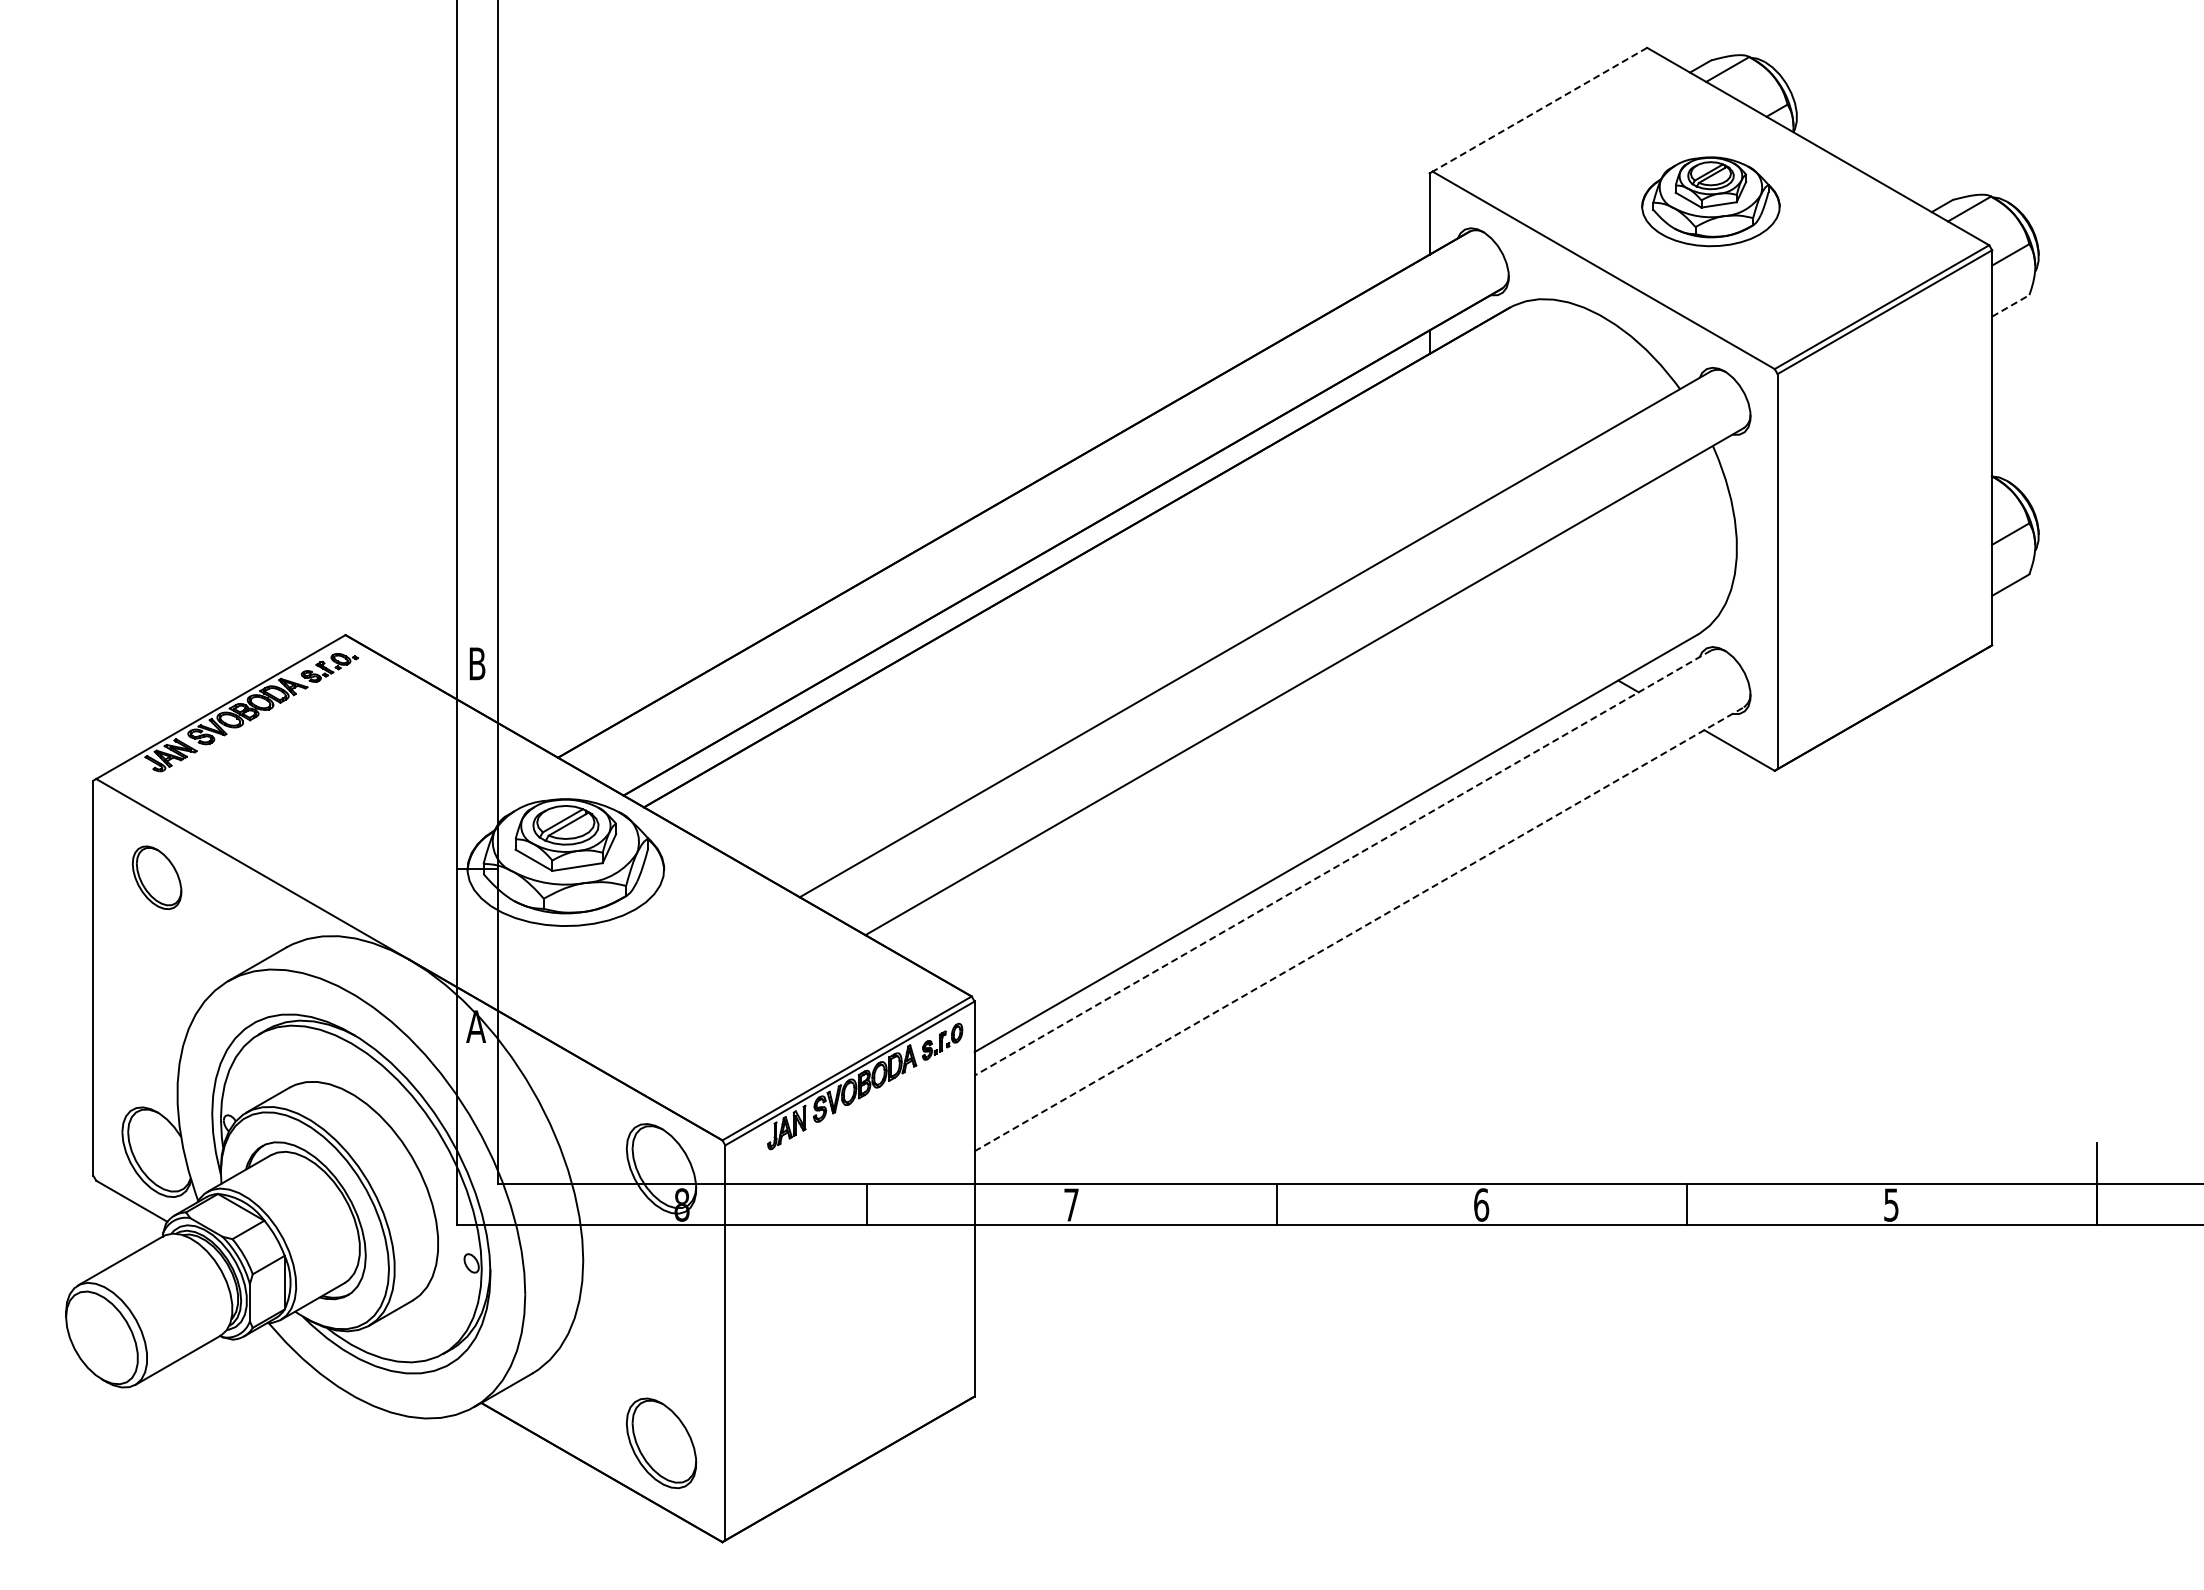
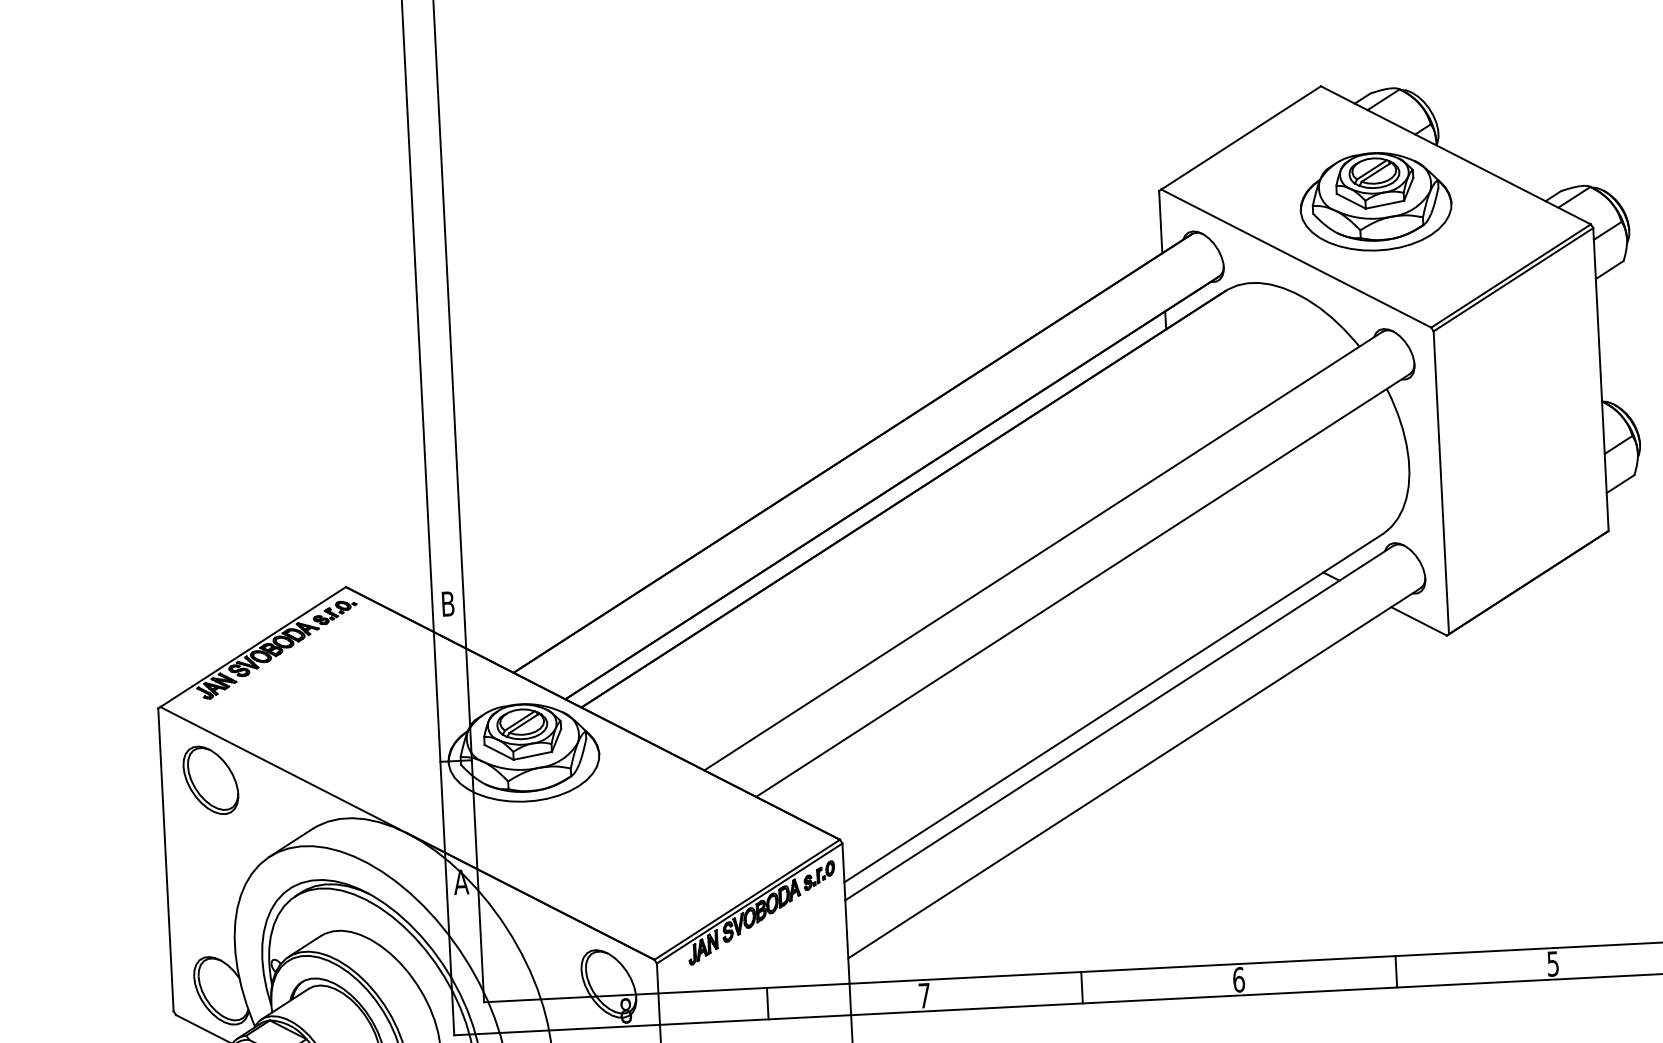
line: (1539, 109) -> (1240, 137), dashed -> solid
part: (1710, 201) -> (1375, 201), size x1.43
line: (2010, 305) -> (1609, 269), dashed -> solid
line: (1342, 863) -> (1119, 723), dashed -> solid
part: (156, 877) -> (210, 780), size x1.43
line: (1359, 929) -> (1134, 773), dashed -> solid

